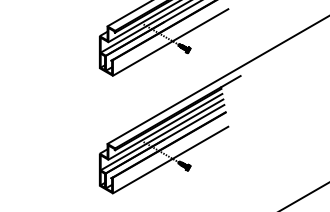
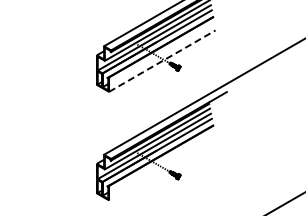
line: (170, 41) -> (162, 60), solid -> dashed
line: (170, 159) -> (162, 169), removed

